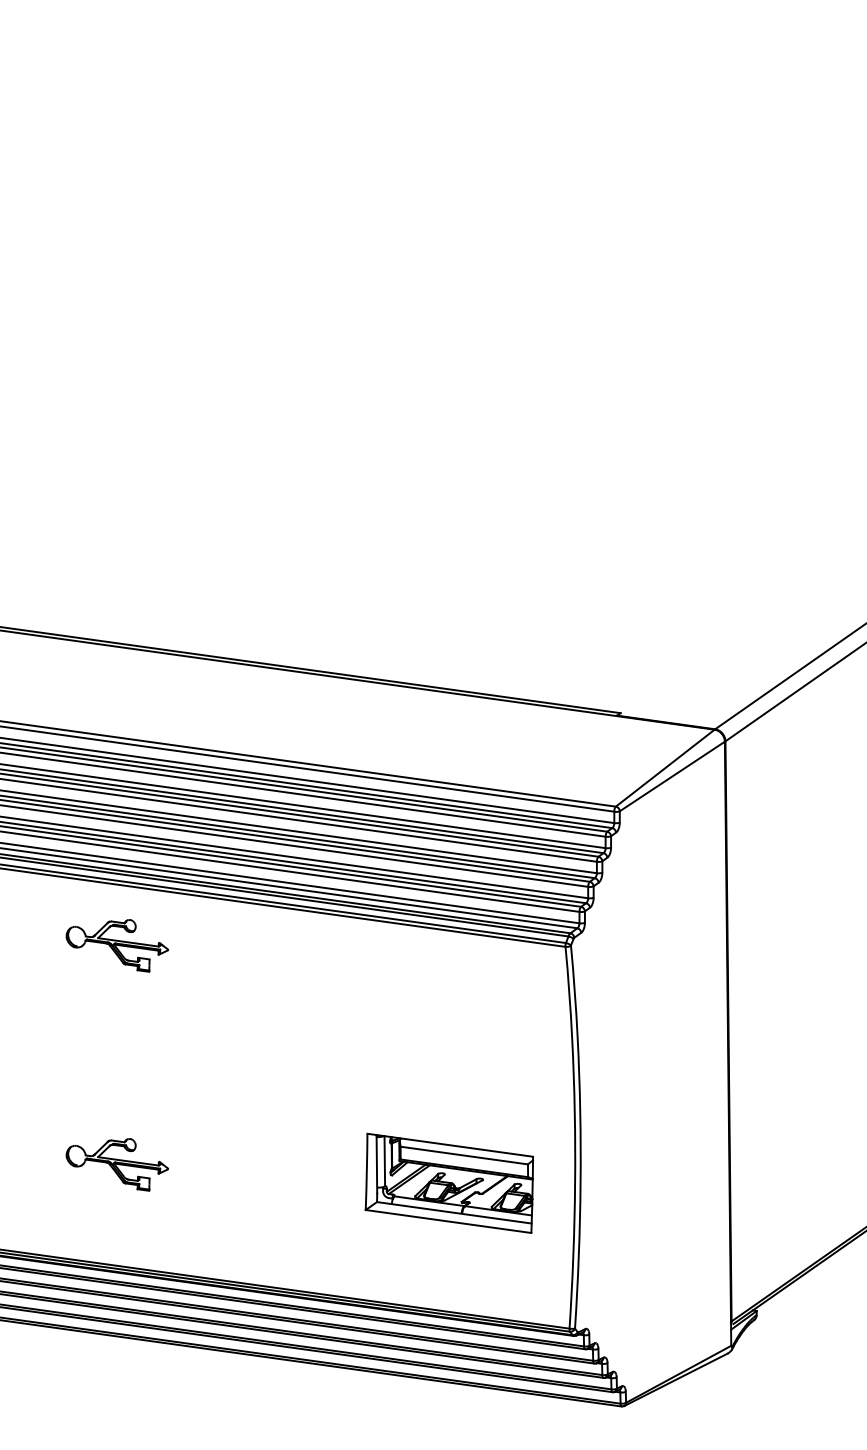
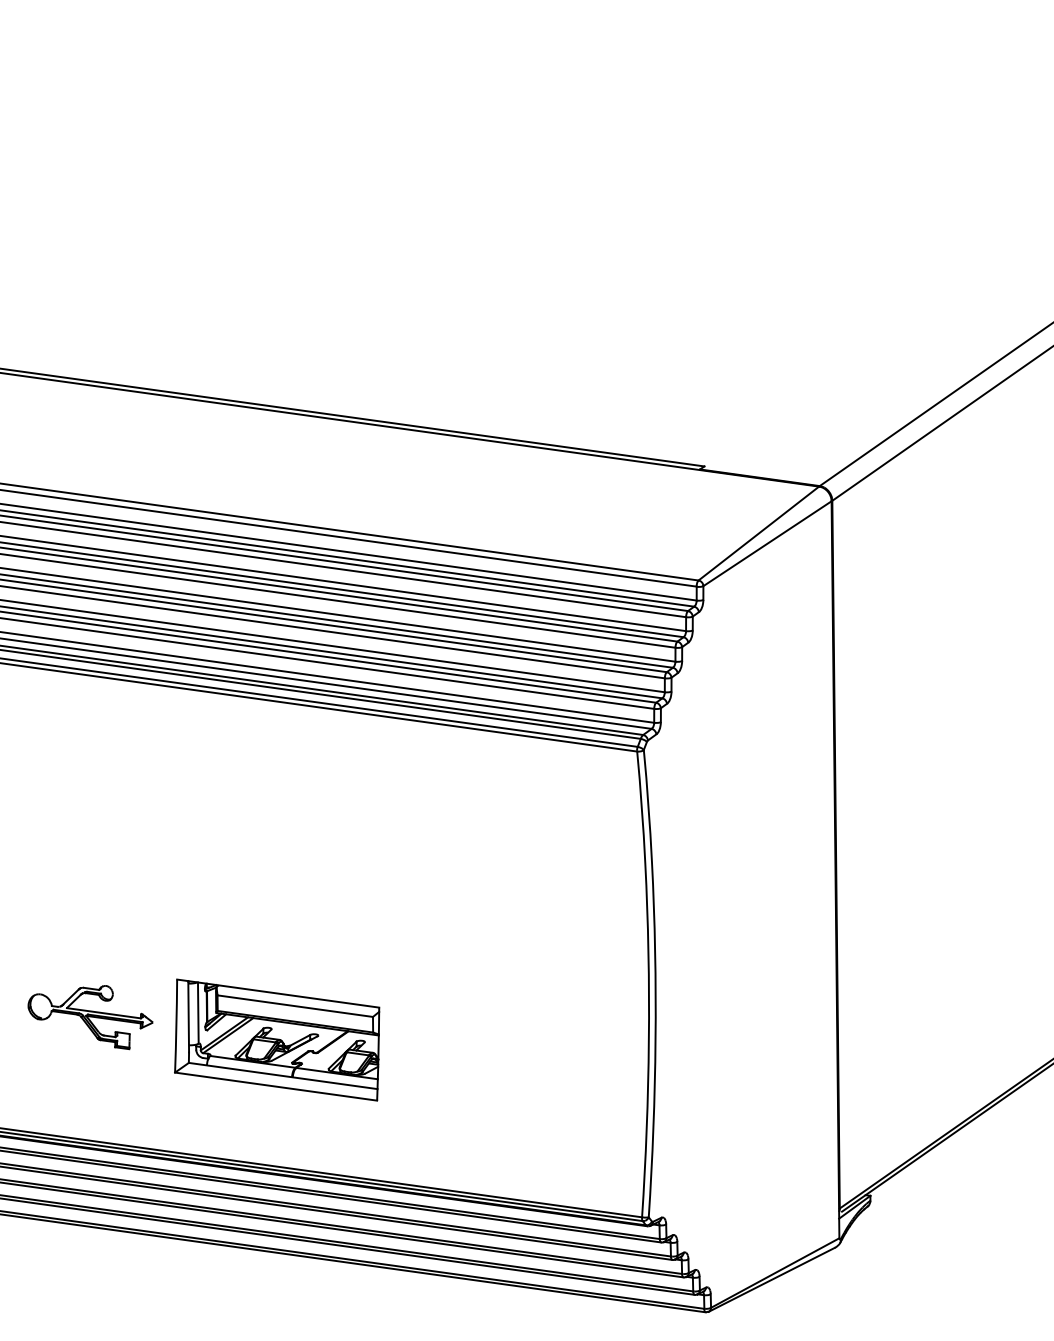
part: (116, 945) -> (89, 749), removed
part: (449, 1182) -> (277, 1039), moved

